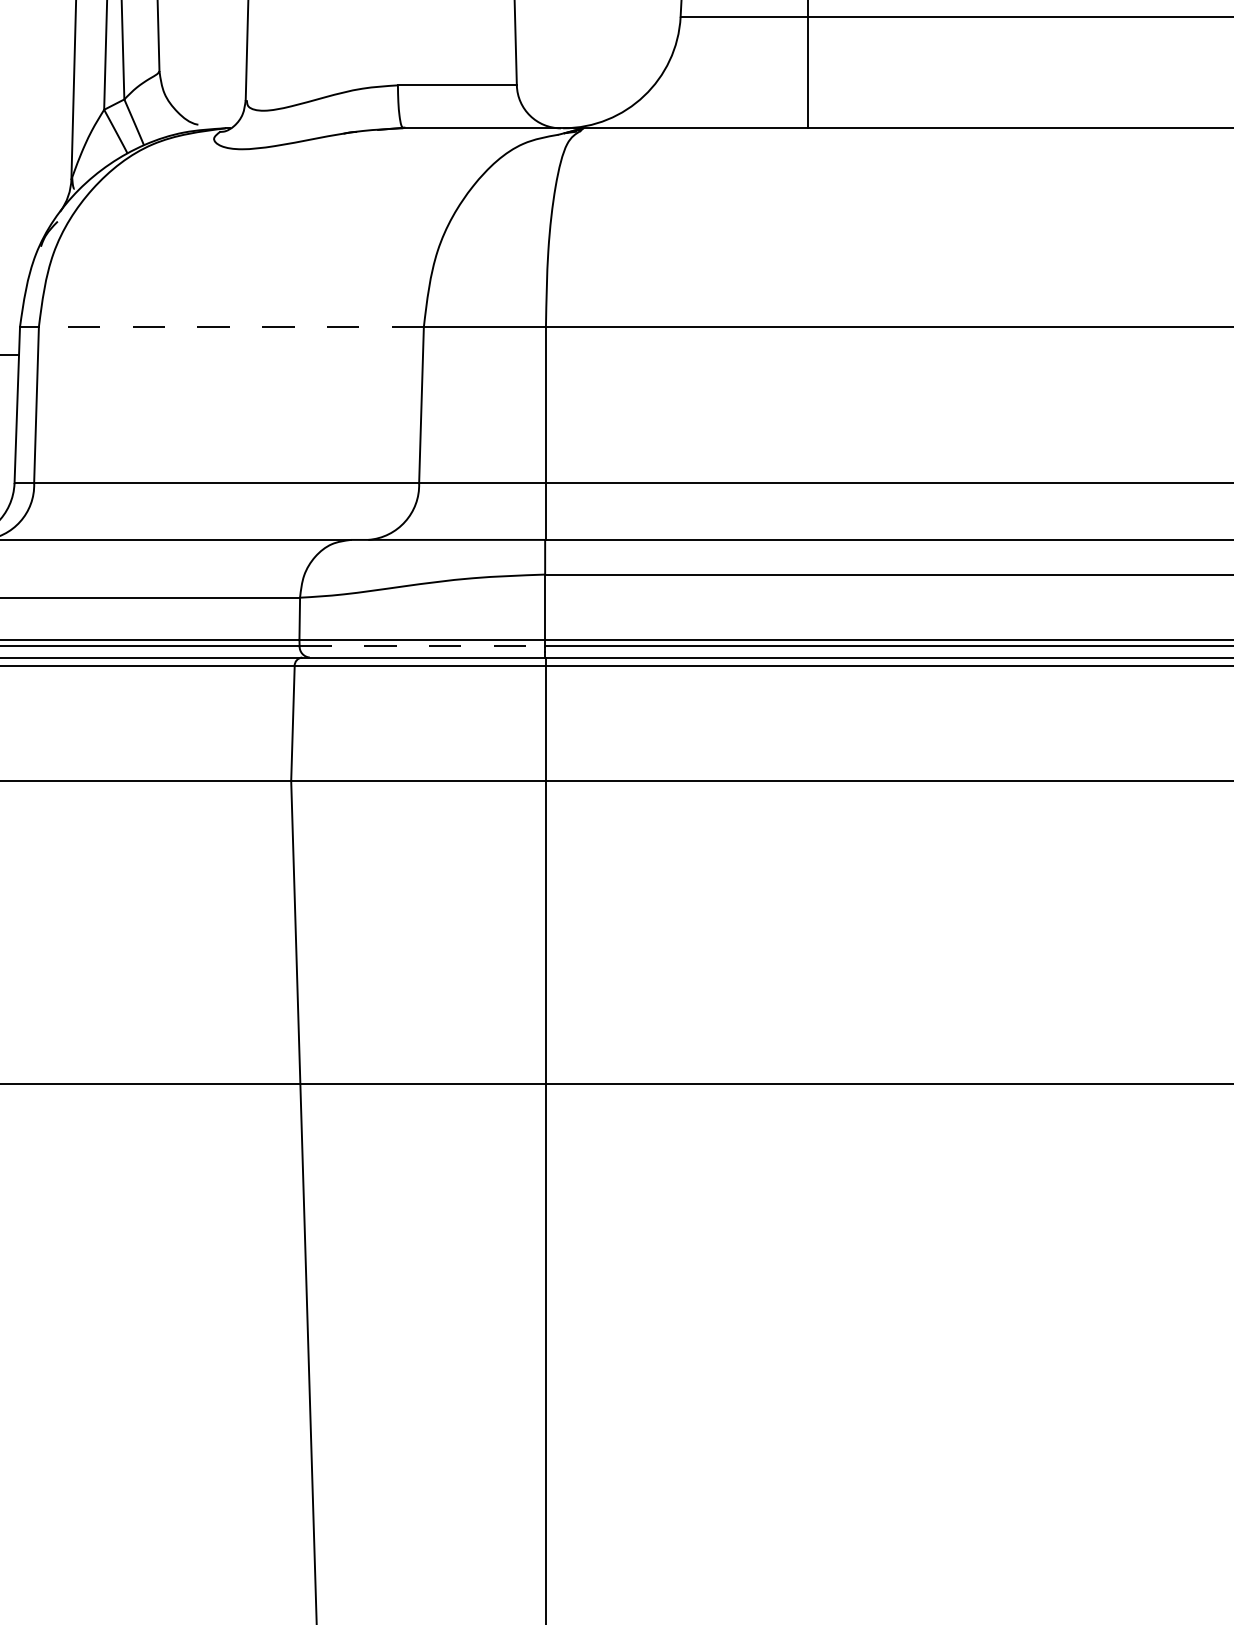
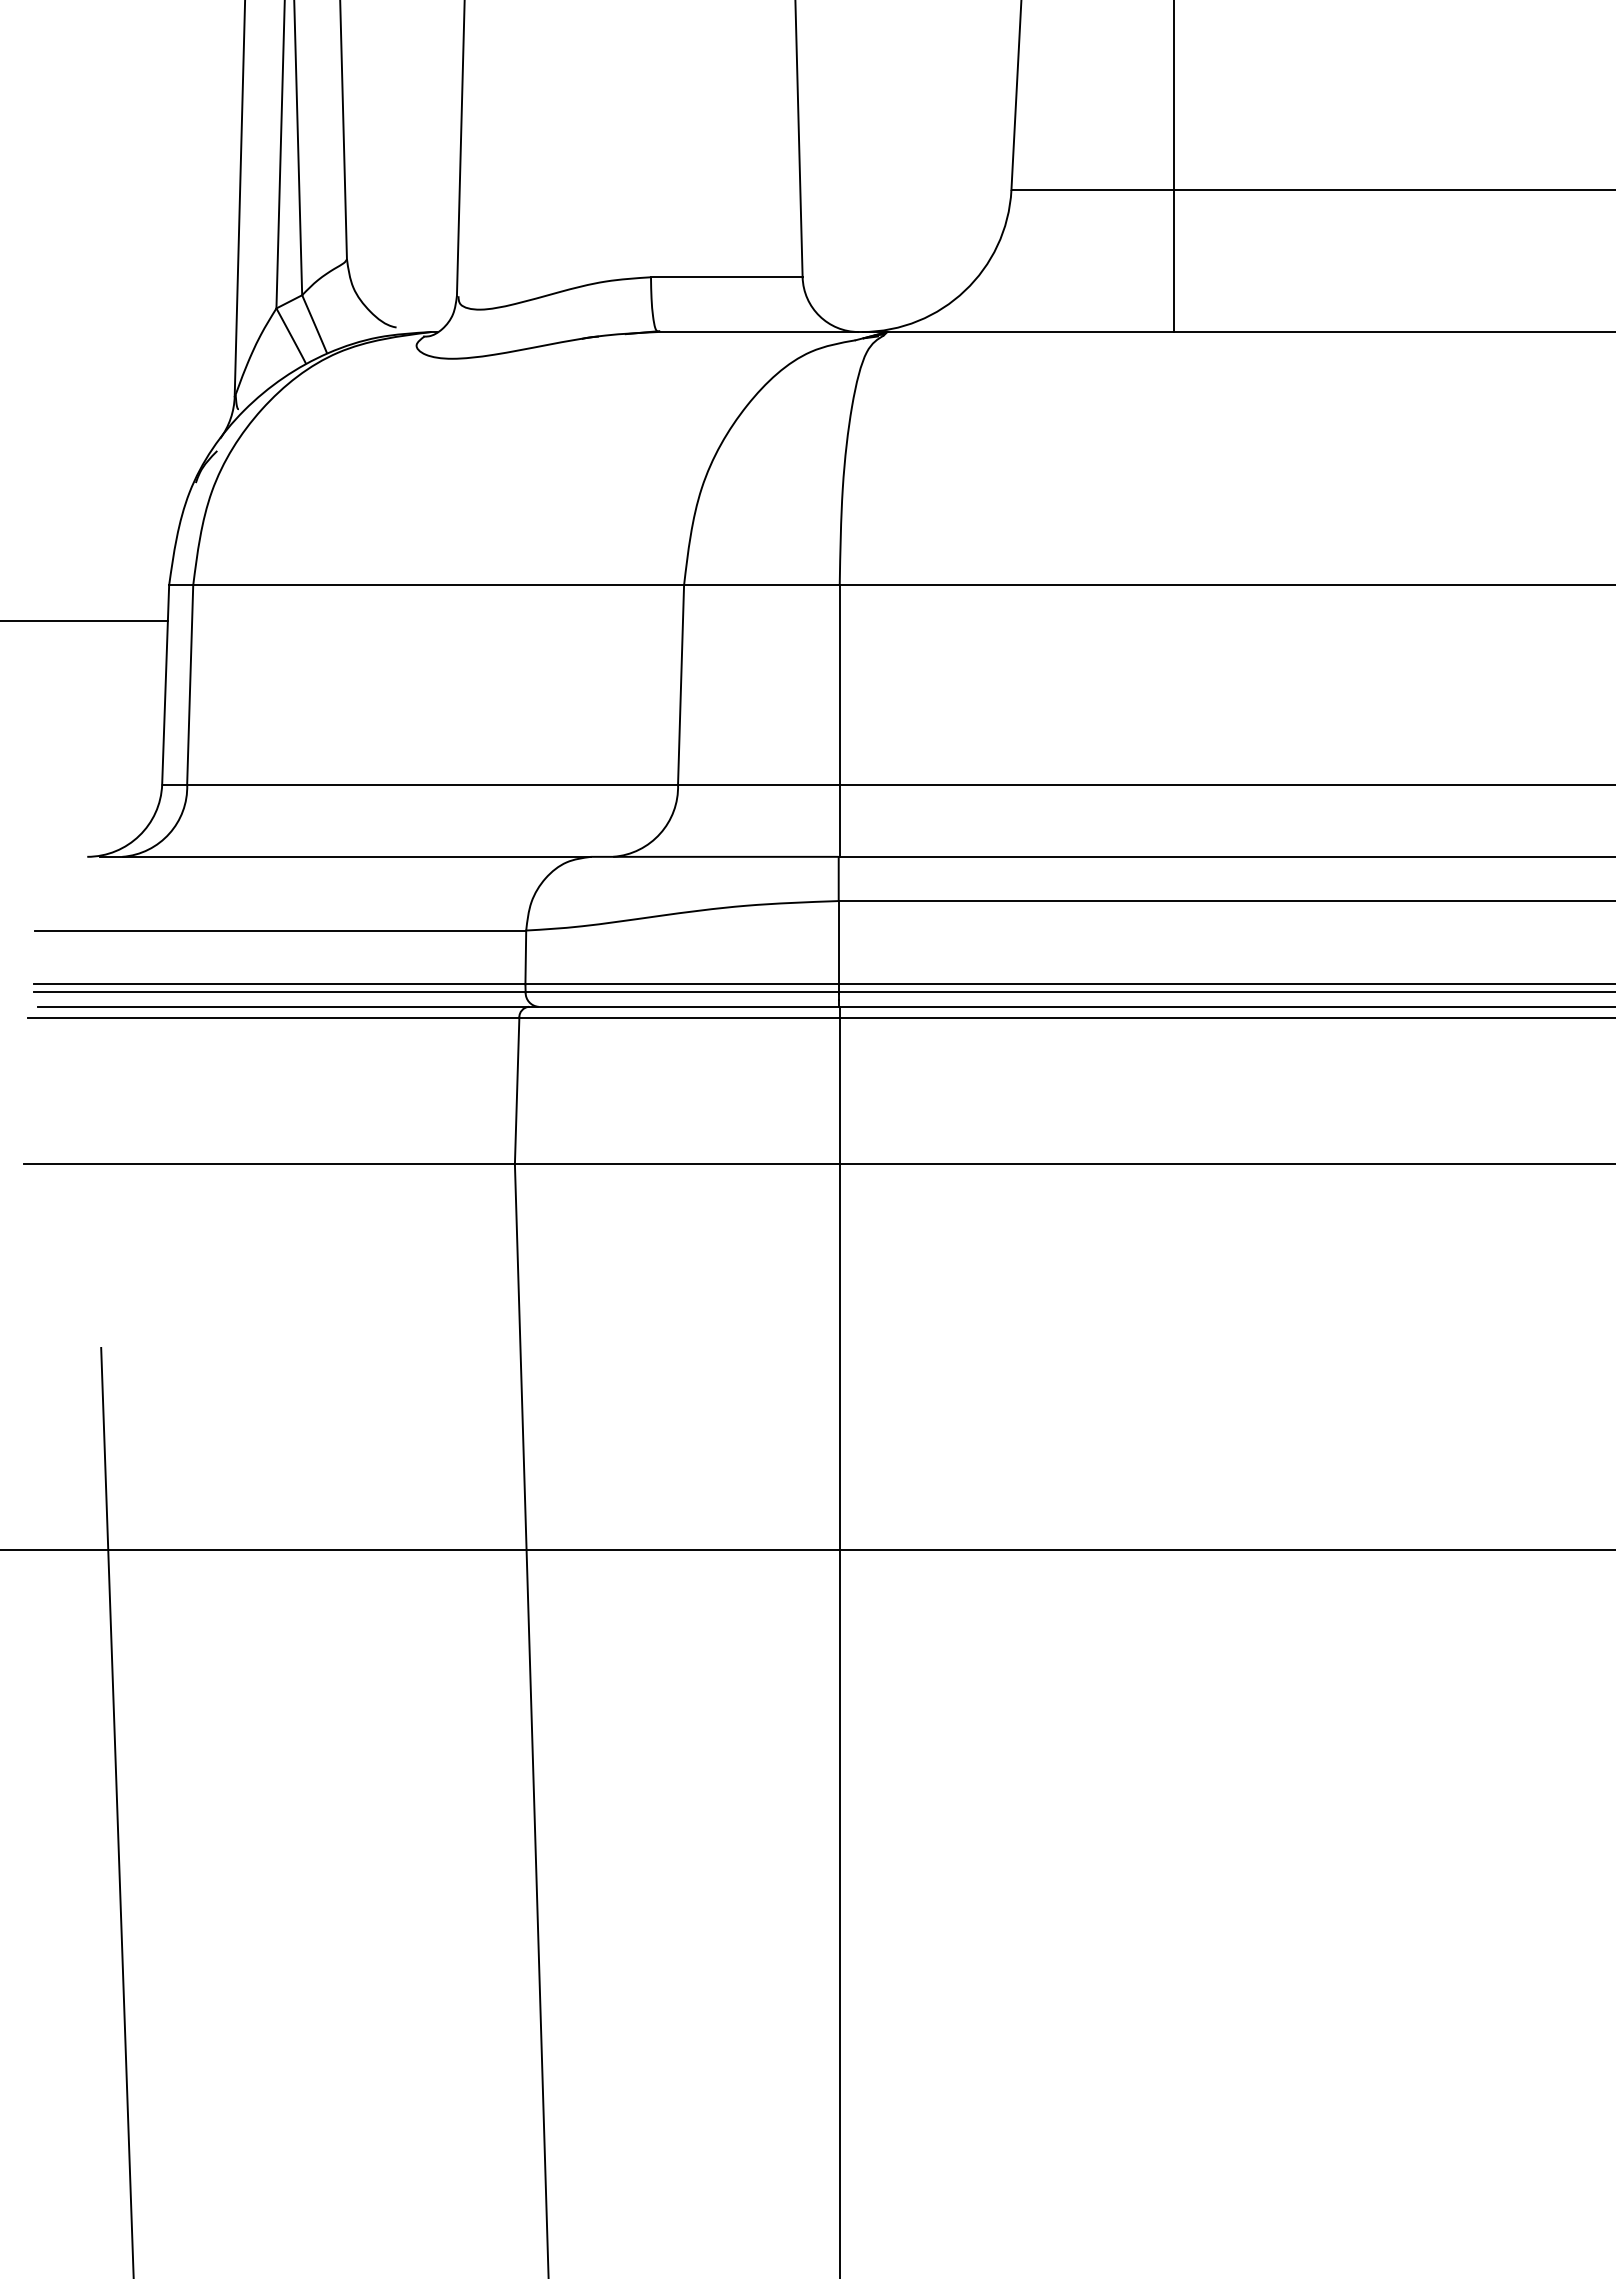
line: (231, 327) -> (438, 585), dashed -> solid
line: (422, 646) -> (682, 992), dashed -> solid

